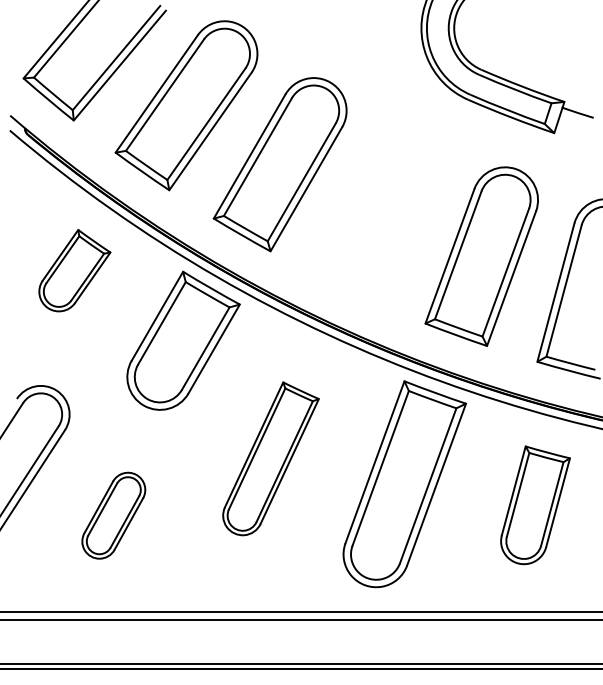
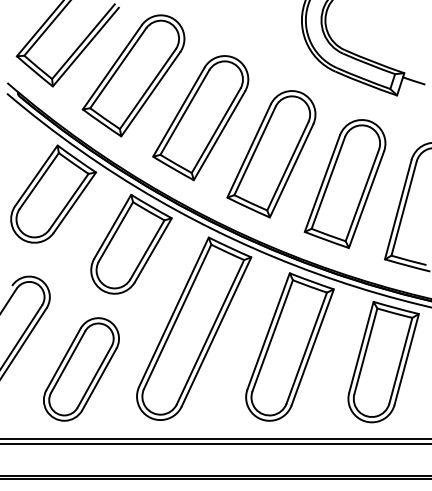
part: (378, 215) -> (271, 154), added
part: (74, 270) -> (53, 193), size x1.67
part: (270, 458) -> (193, 328), size x1.67
part: (535, 505) -> (383, 362), size x1.43
part: (113, 515) -> (81, 369), size x1.67

